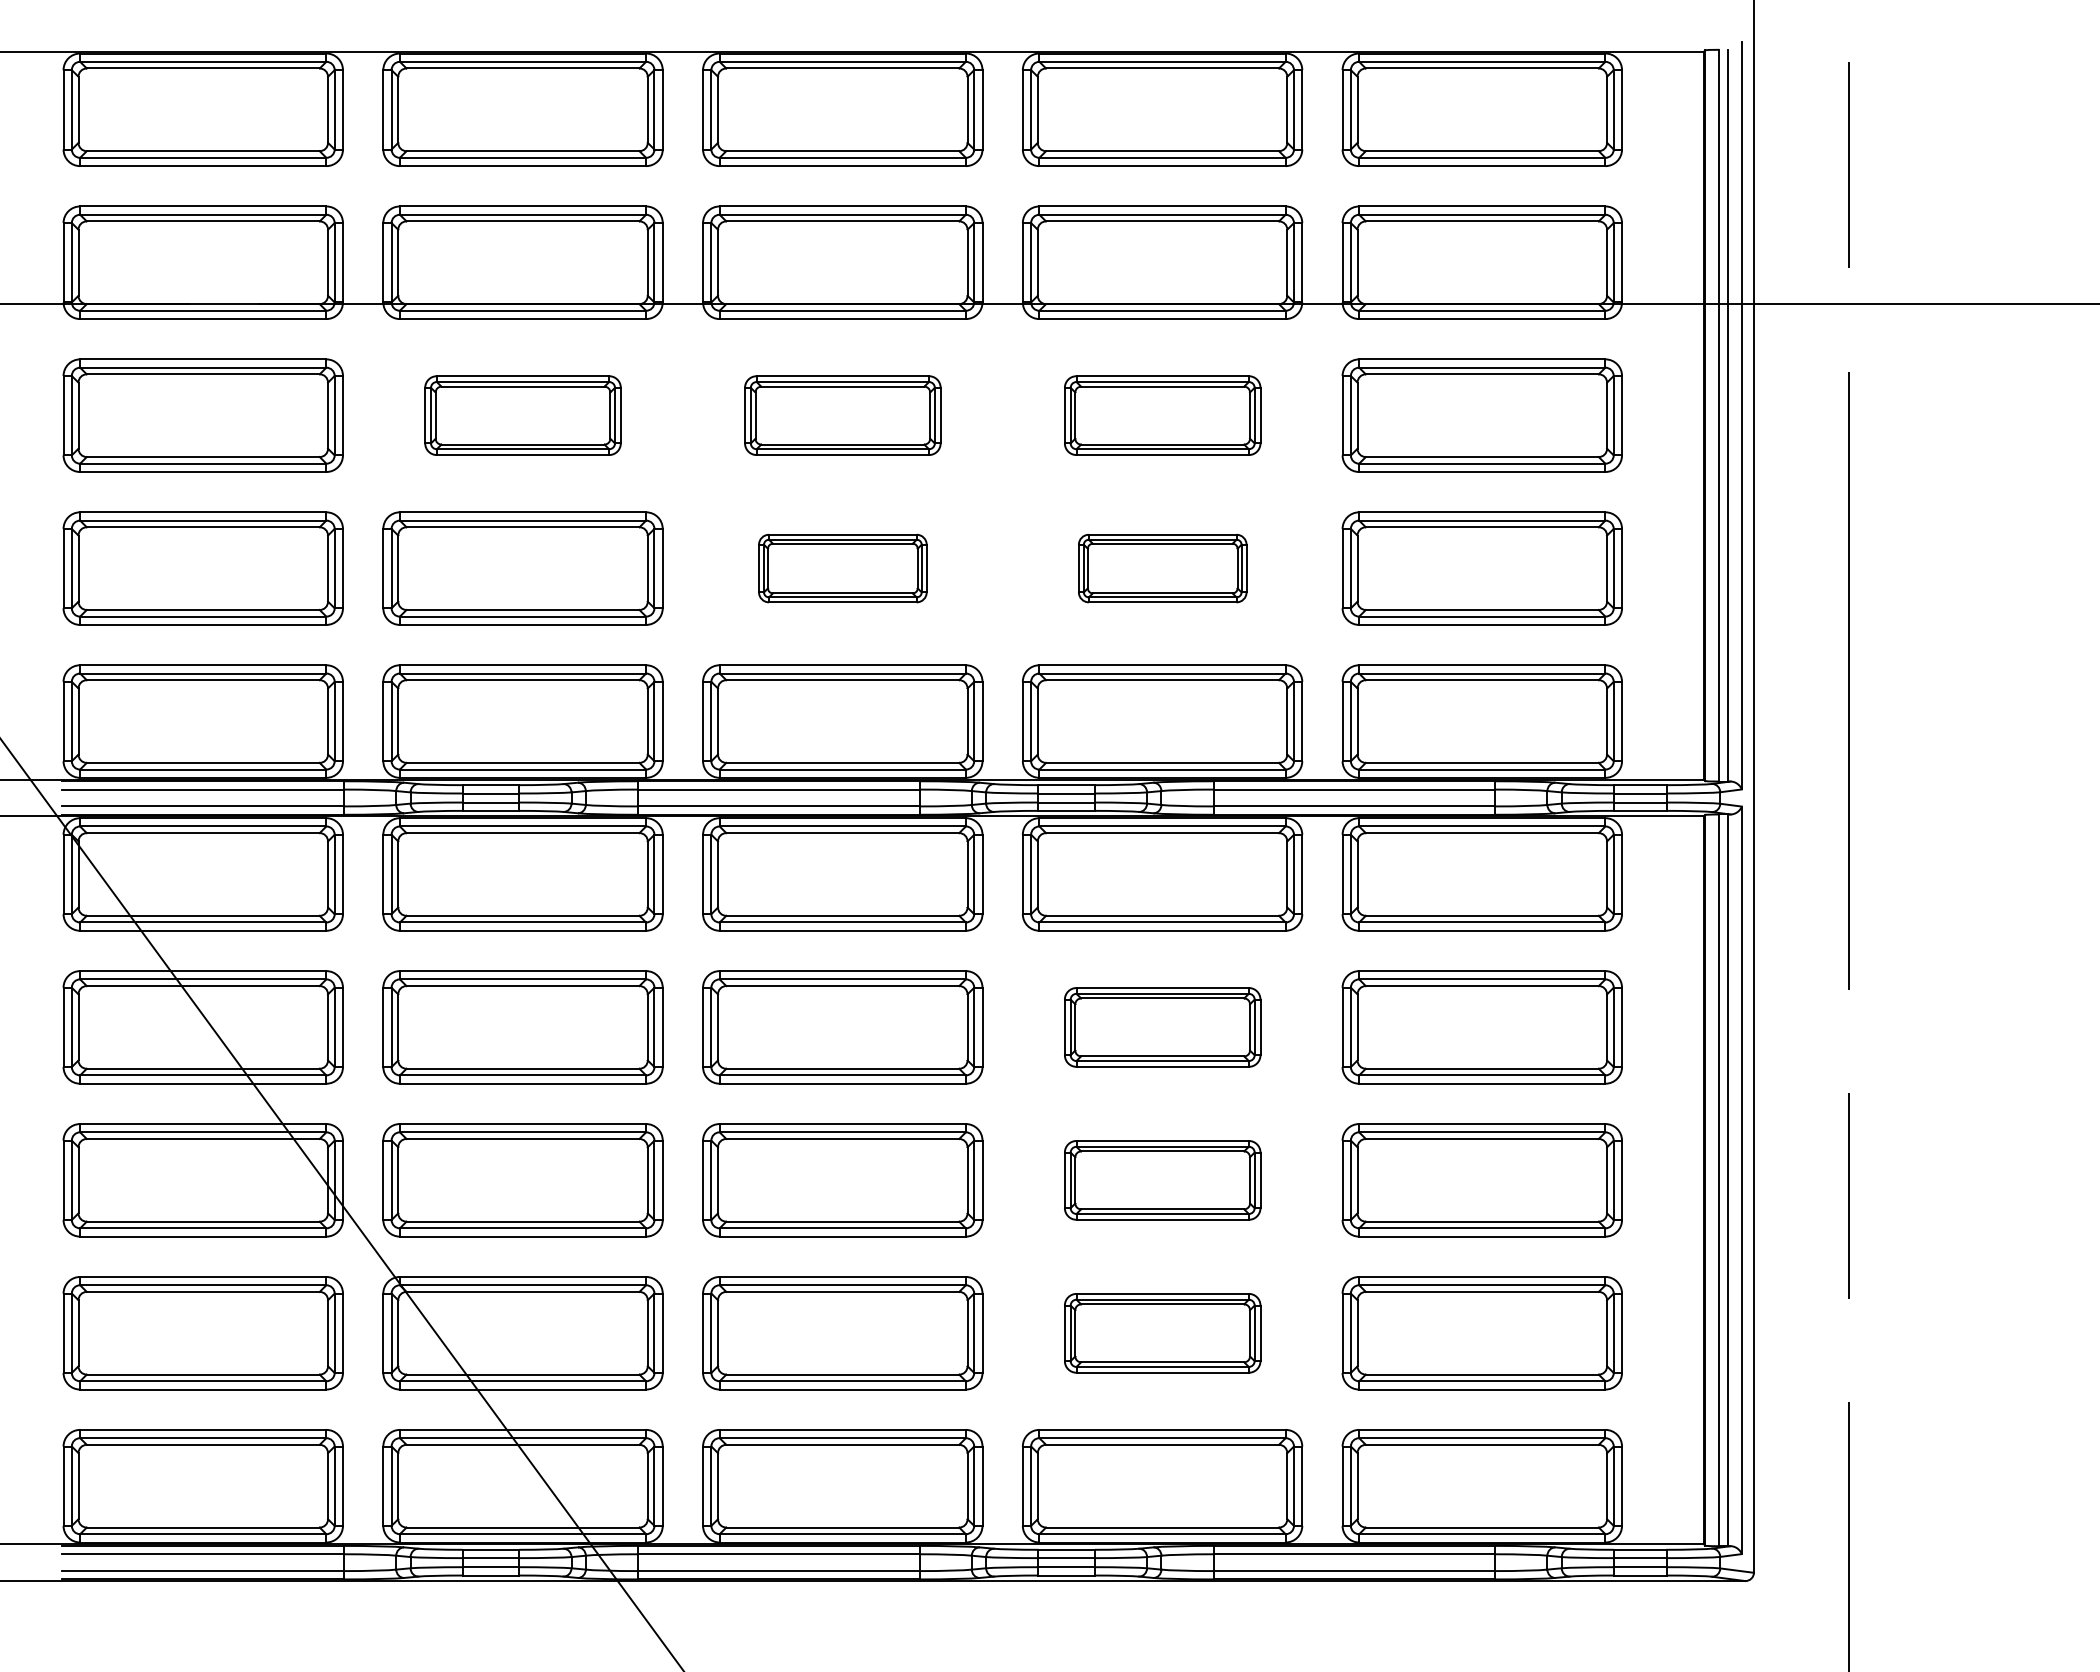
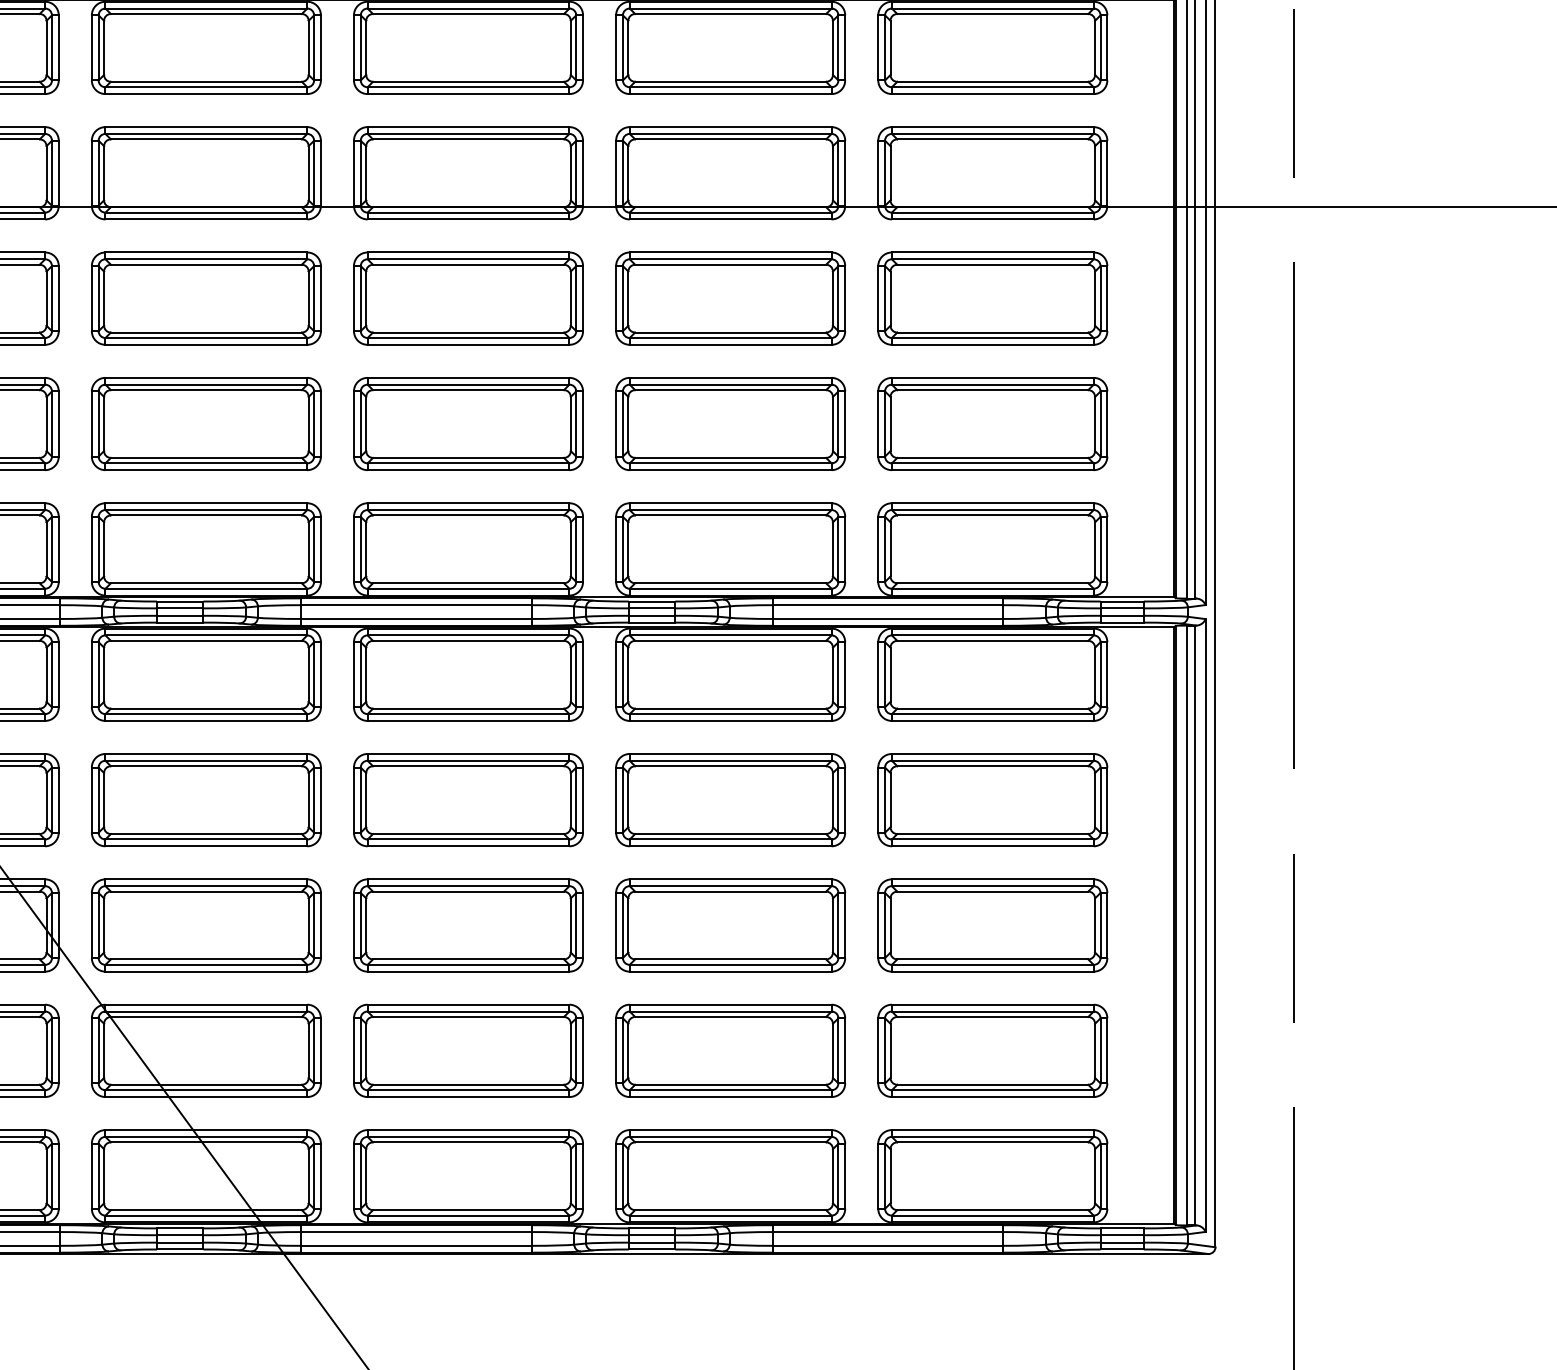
part: (522, 415) -> (205, 298), size x1.43
part: (842, 415) -> (468, 298), size x1.43
part: (1162, 415) -> (730, 298), size x1.43
part: (842, 568) -> (468, 423), size x1.67
part: (1162, 568) -> (730, 423), size x1.67
part: (1162, 1027) -> (730, 800), size x1.43
part: (1162, 1180) -> (730, 925), size x1.43
part: (1162, 1333) -> (730, 1051), size x1.43

